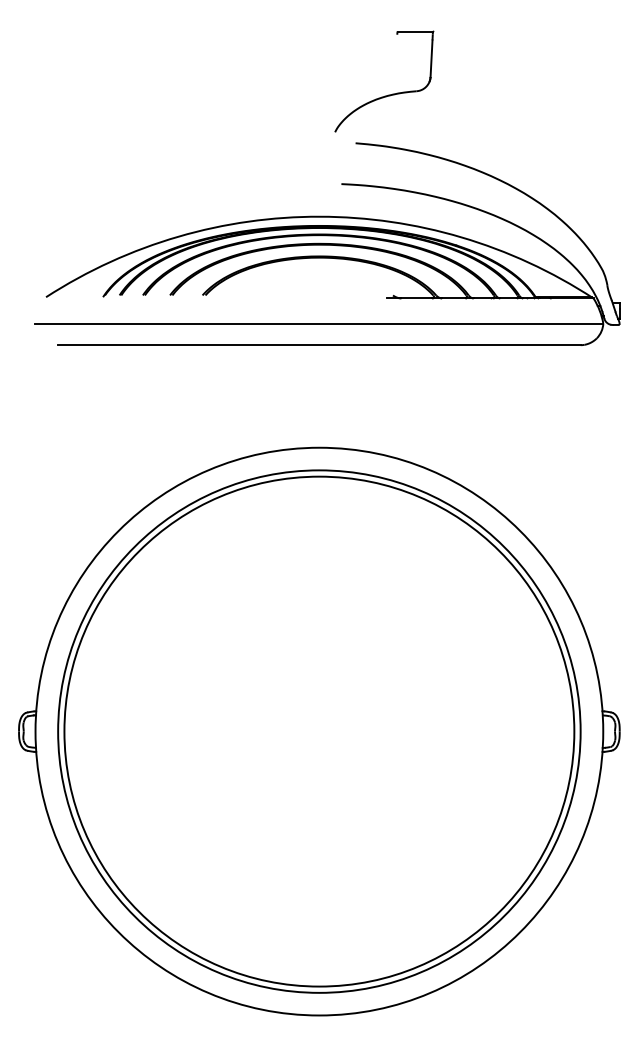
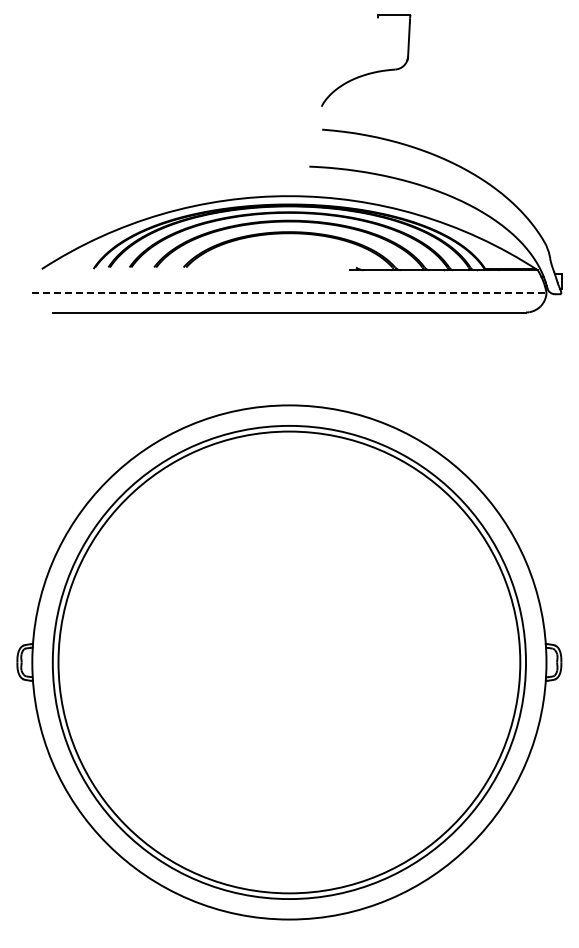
part: (387, 94) -> (369, 72), moved
line: (319, 324) -> (289, 293), solid -> dashed

